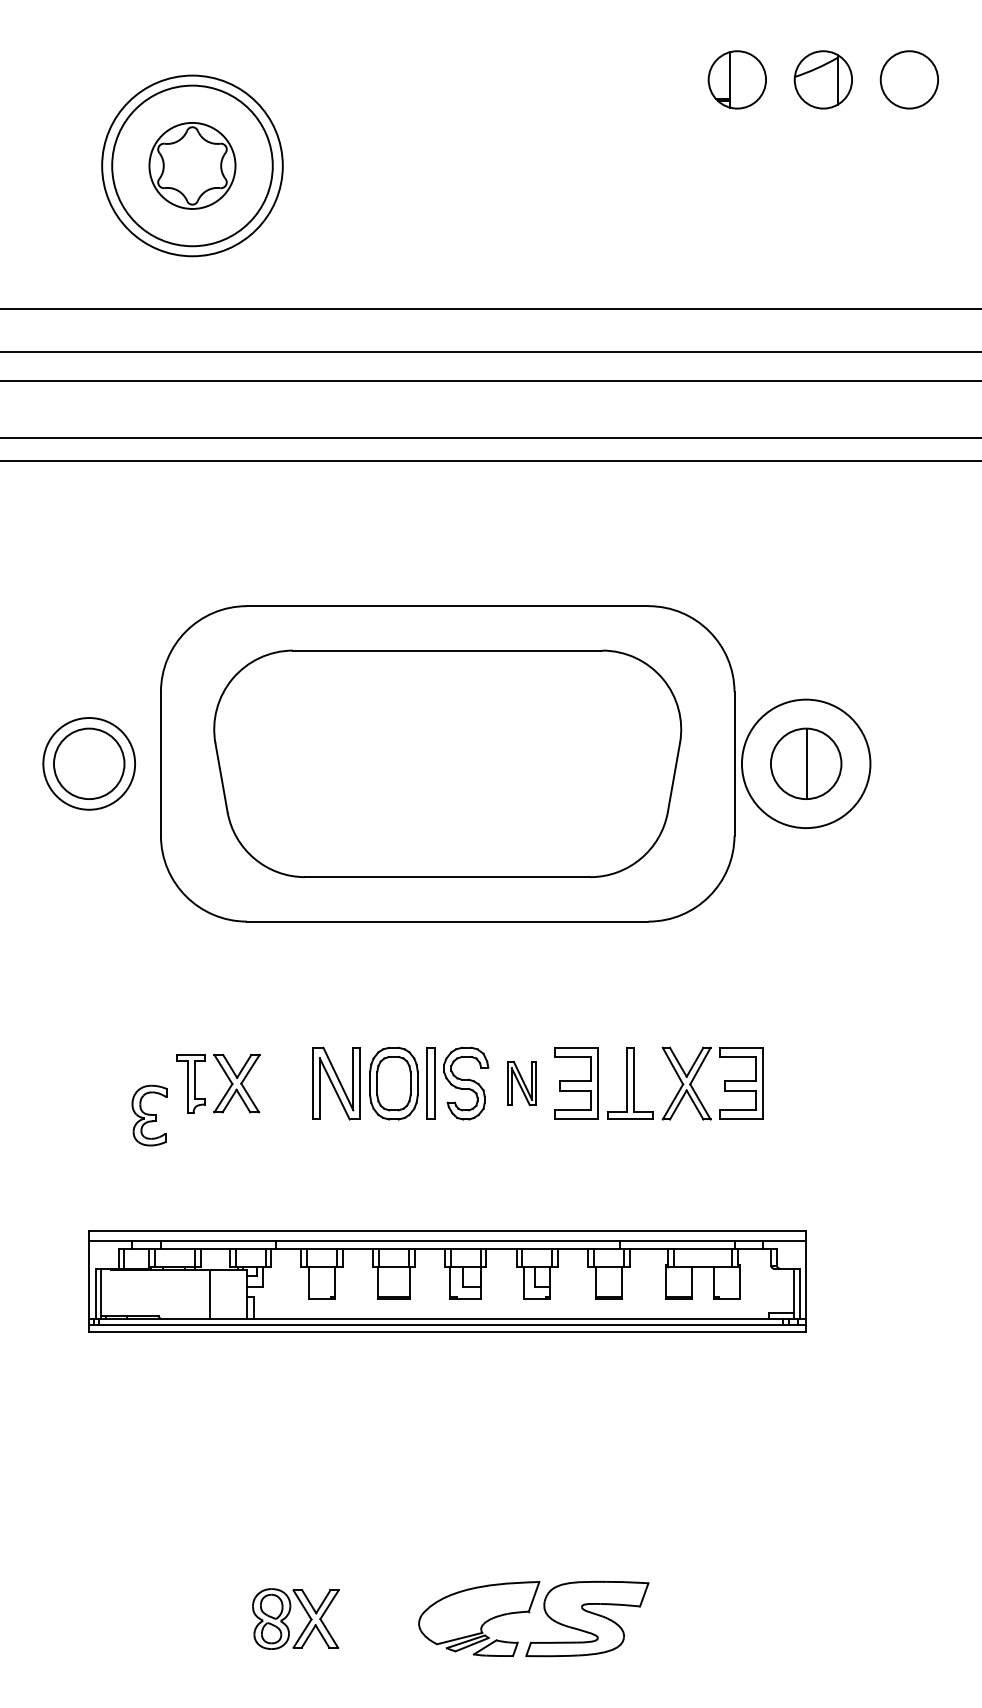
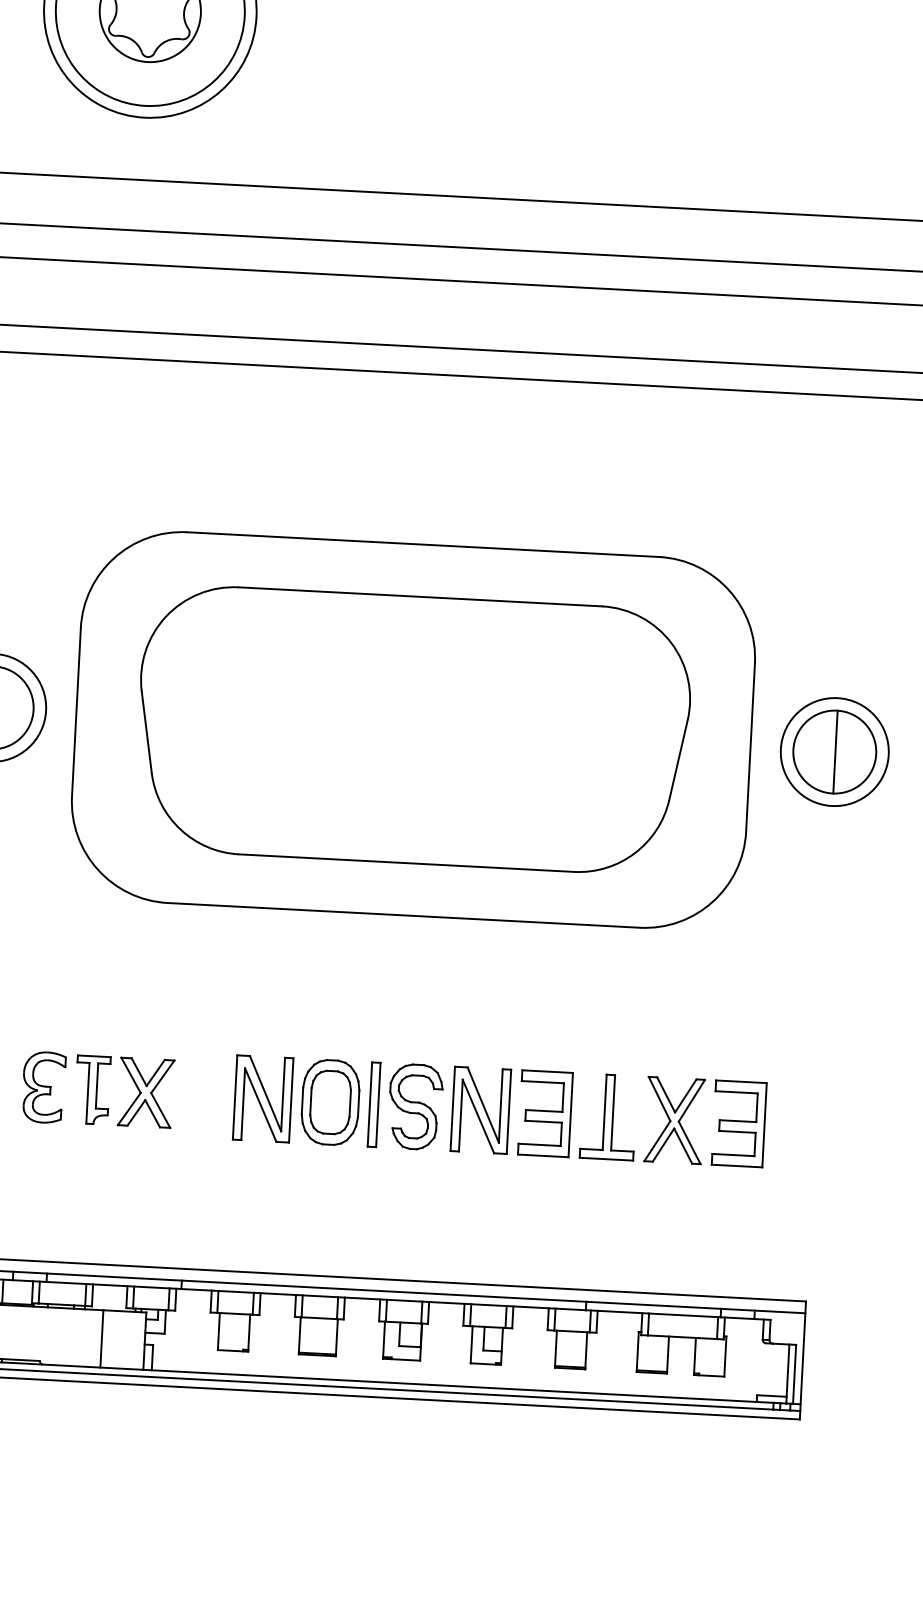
circle: (806, 763) -> (835, 751), size x0.71
part: (521, 1083) -> (480, 1110), size x1.67
part: (149, 1115) -> (43, 1087), moved

